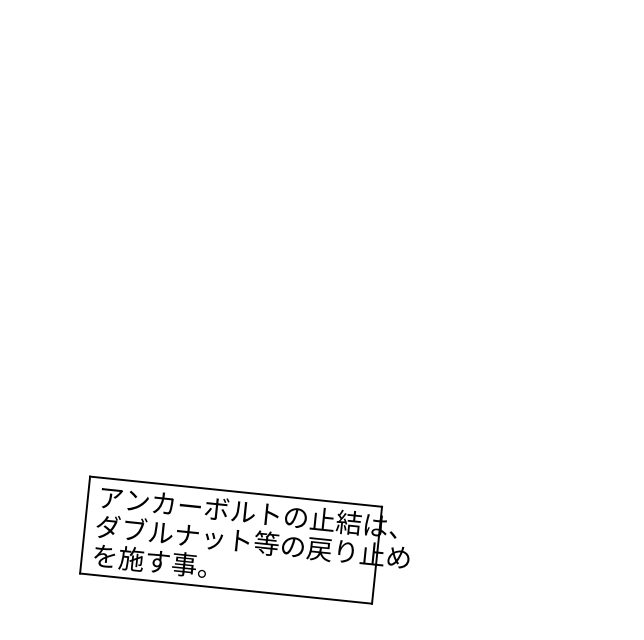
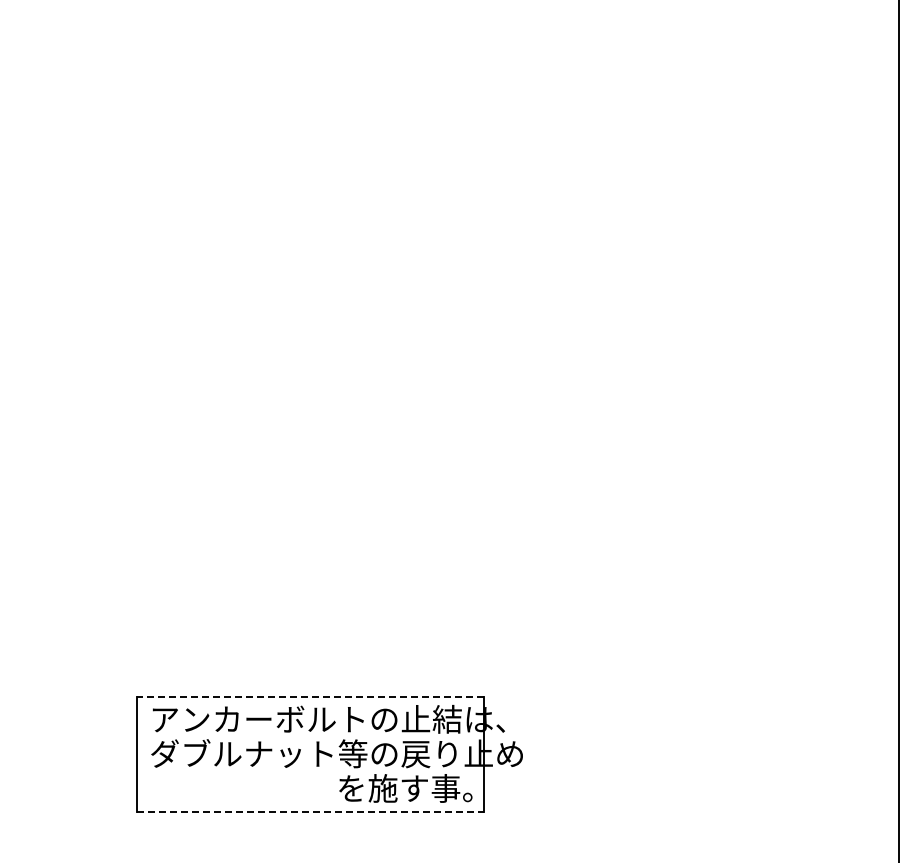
line: (235, 491) -> (310, 696), solid -> dashed
text: (150, 560) -> (405, 788), moved
line: (226, 588) -> (311, 811), solid -> dashed

